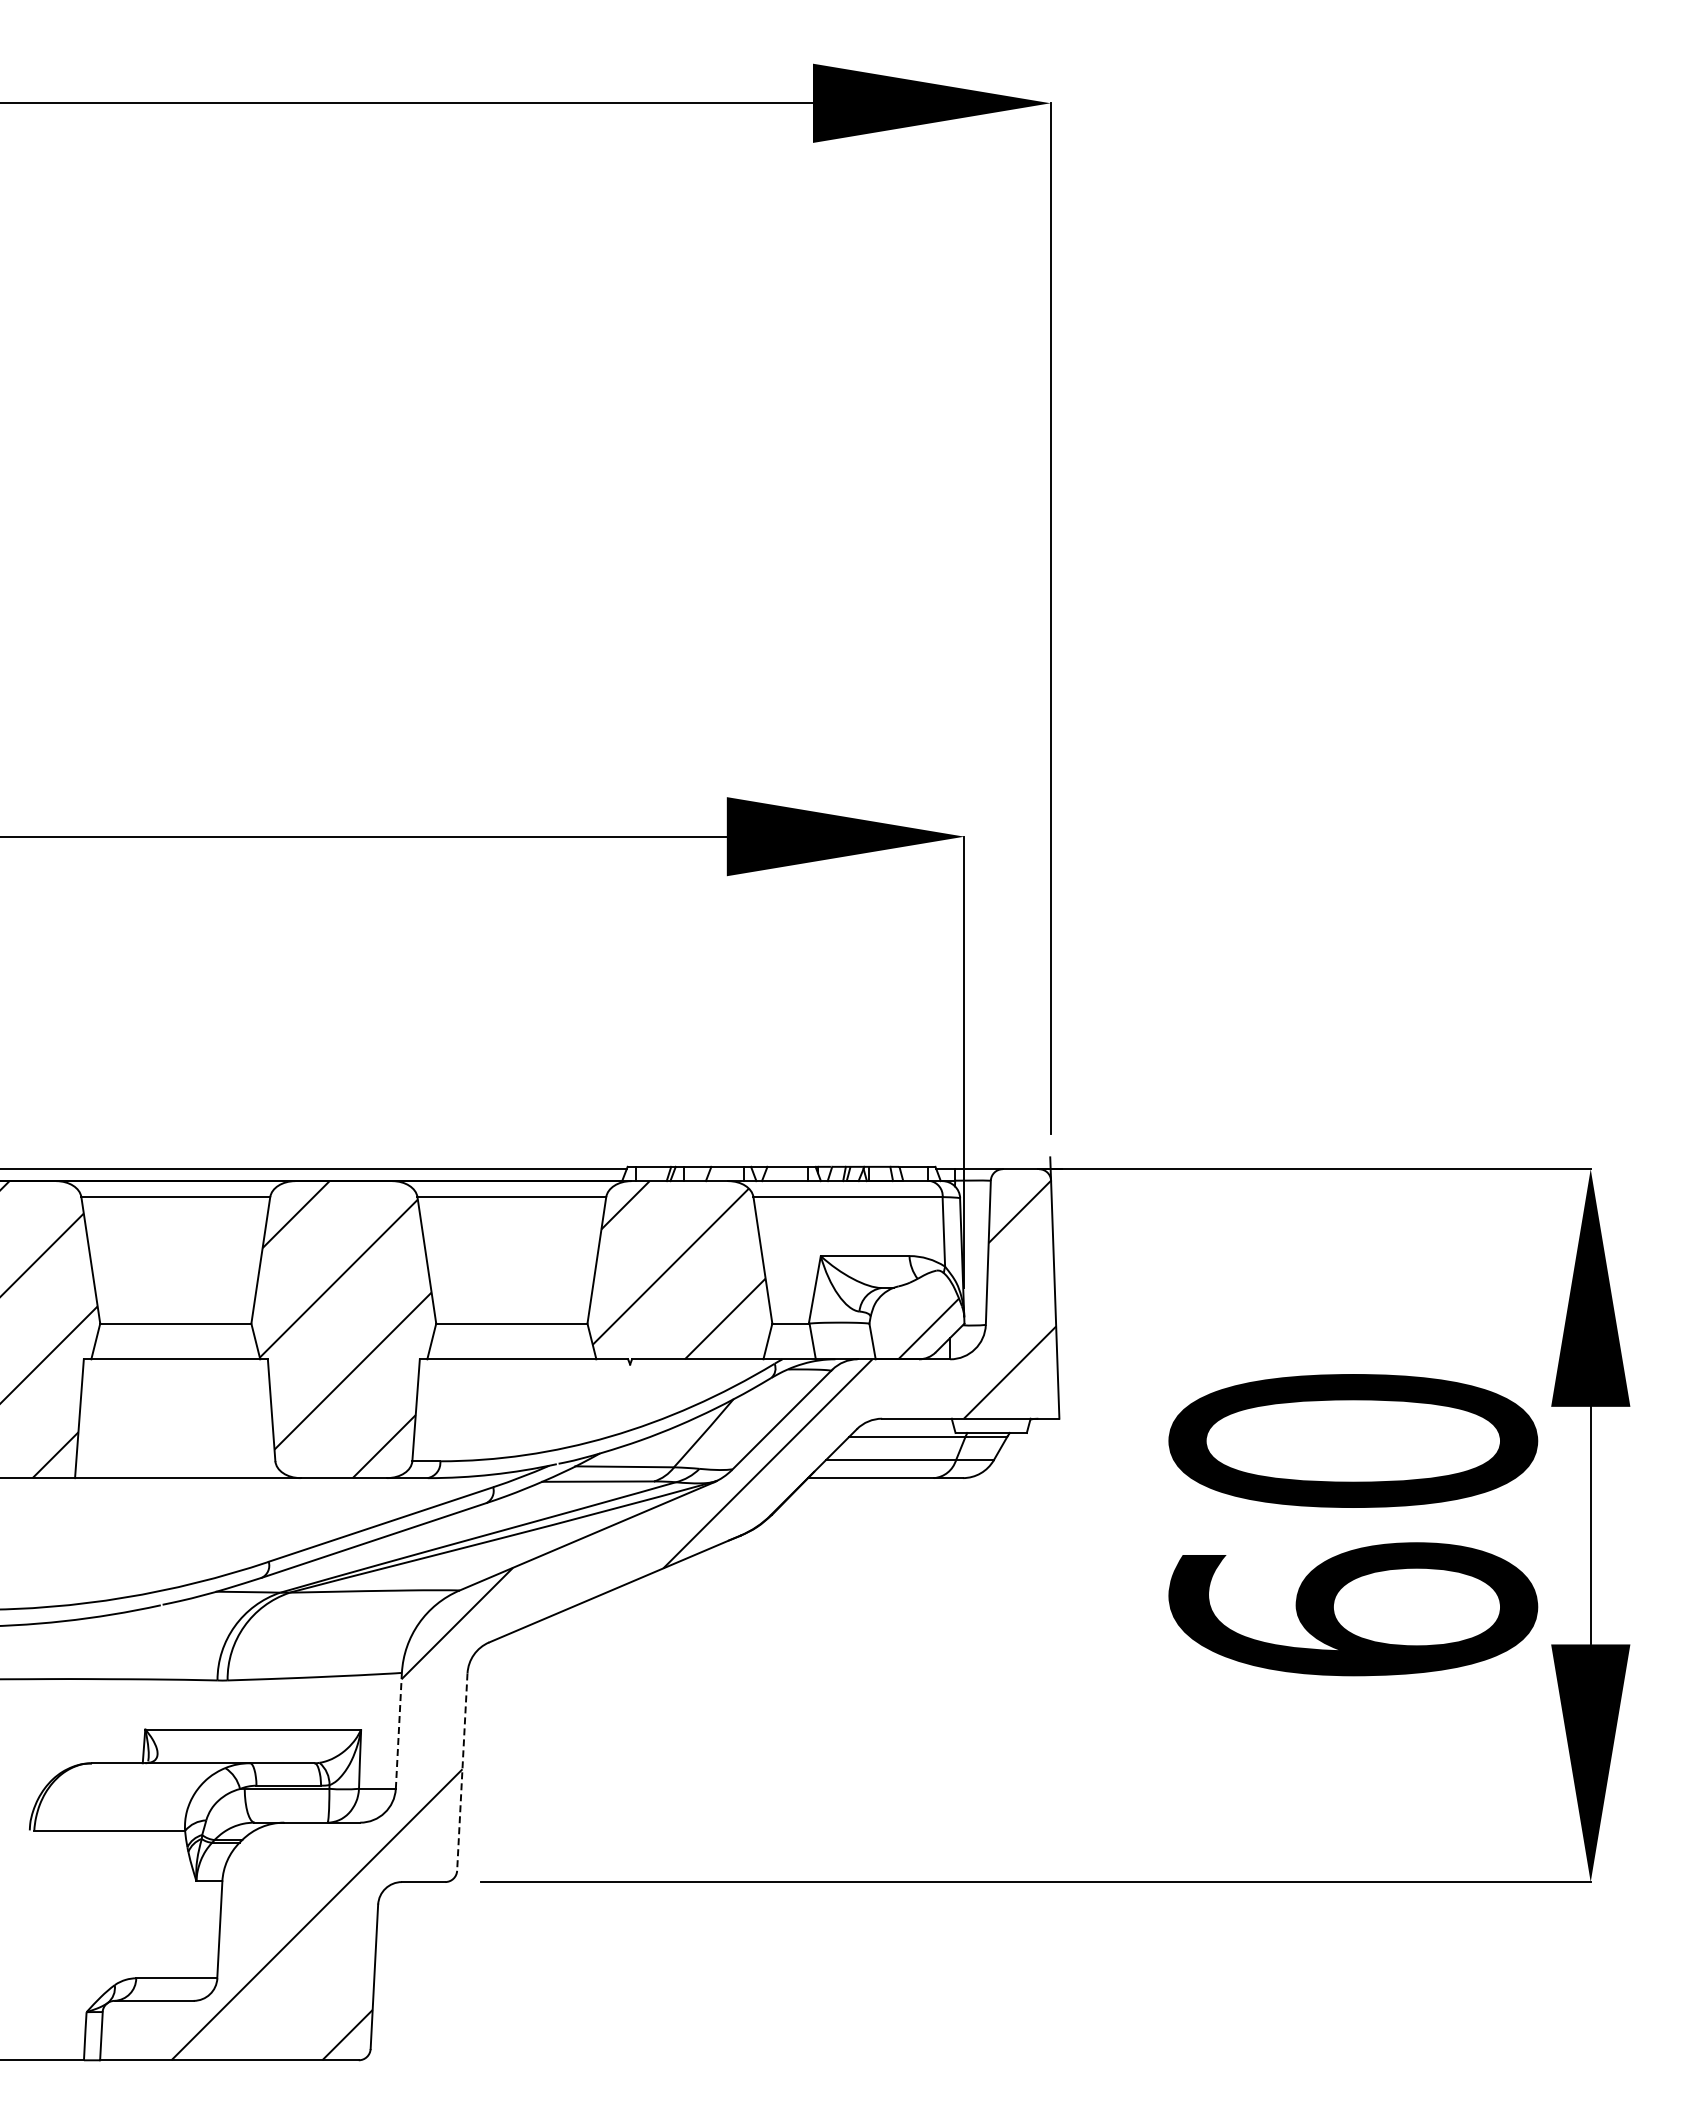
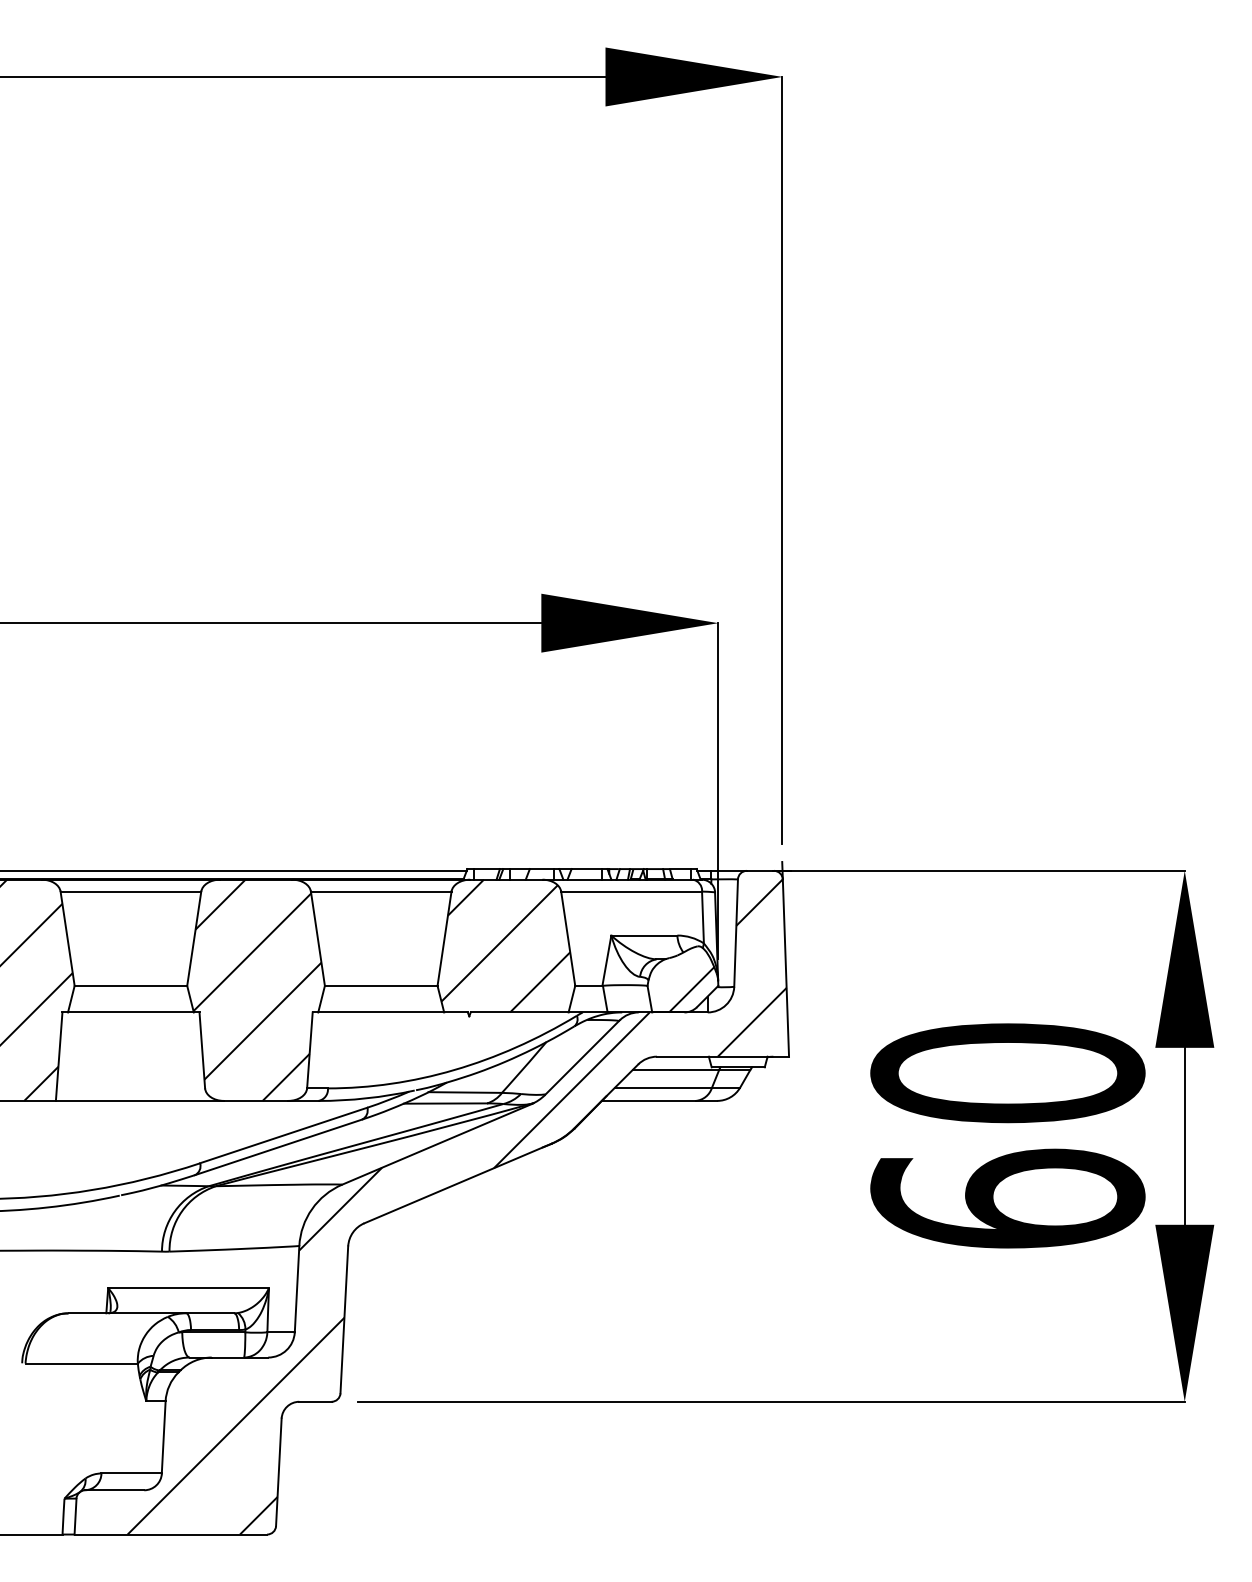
line: (398, 1730) -> (296, 1288), dashed -> solid
line: (462, 1772) -> (344, 1320), dashed -> solid

